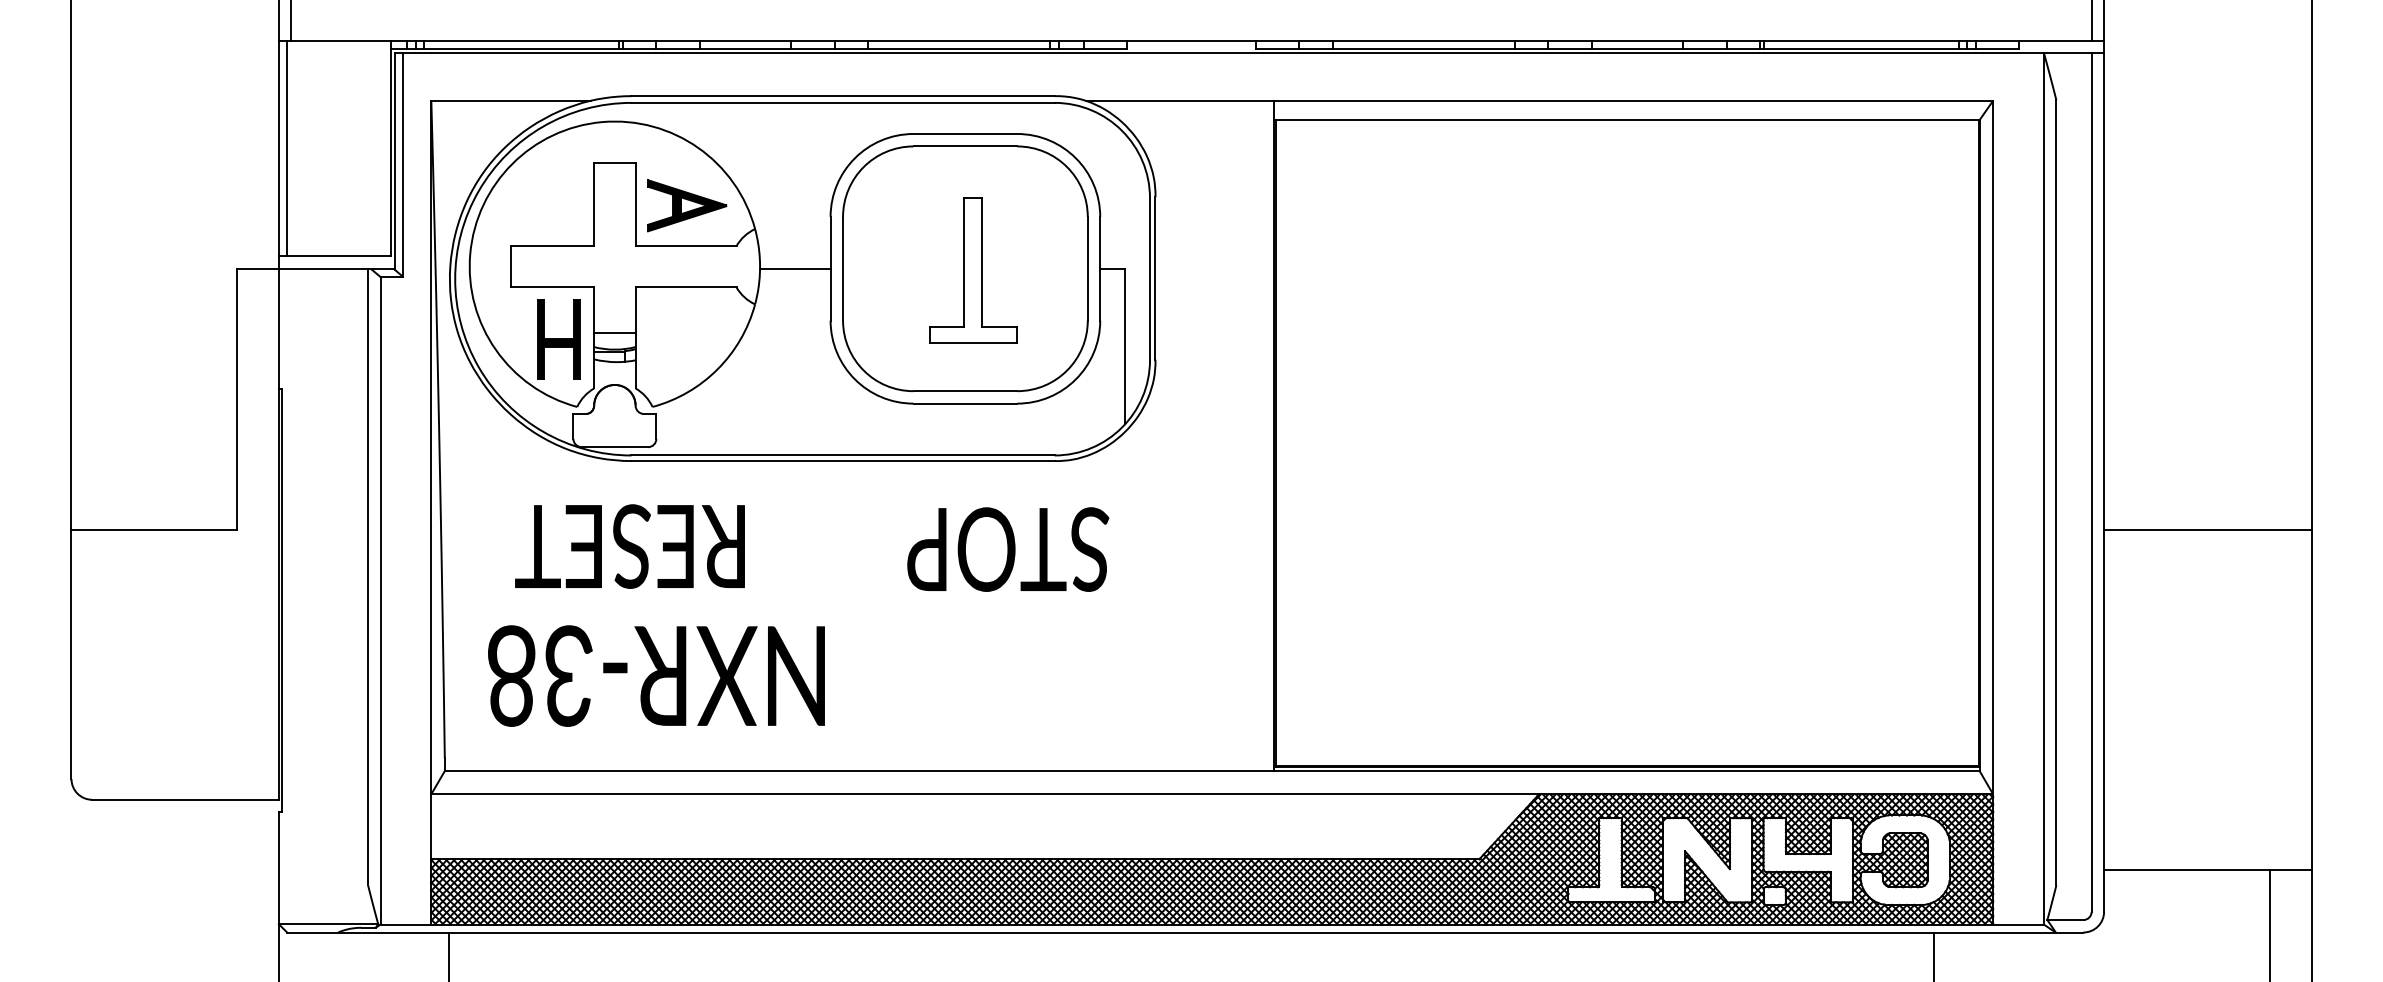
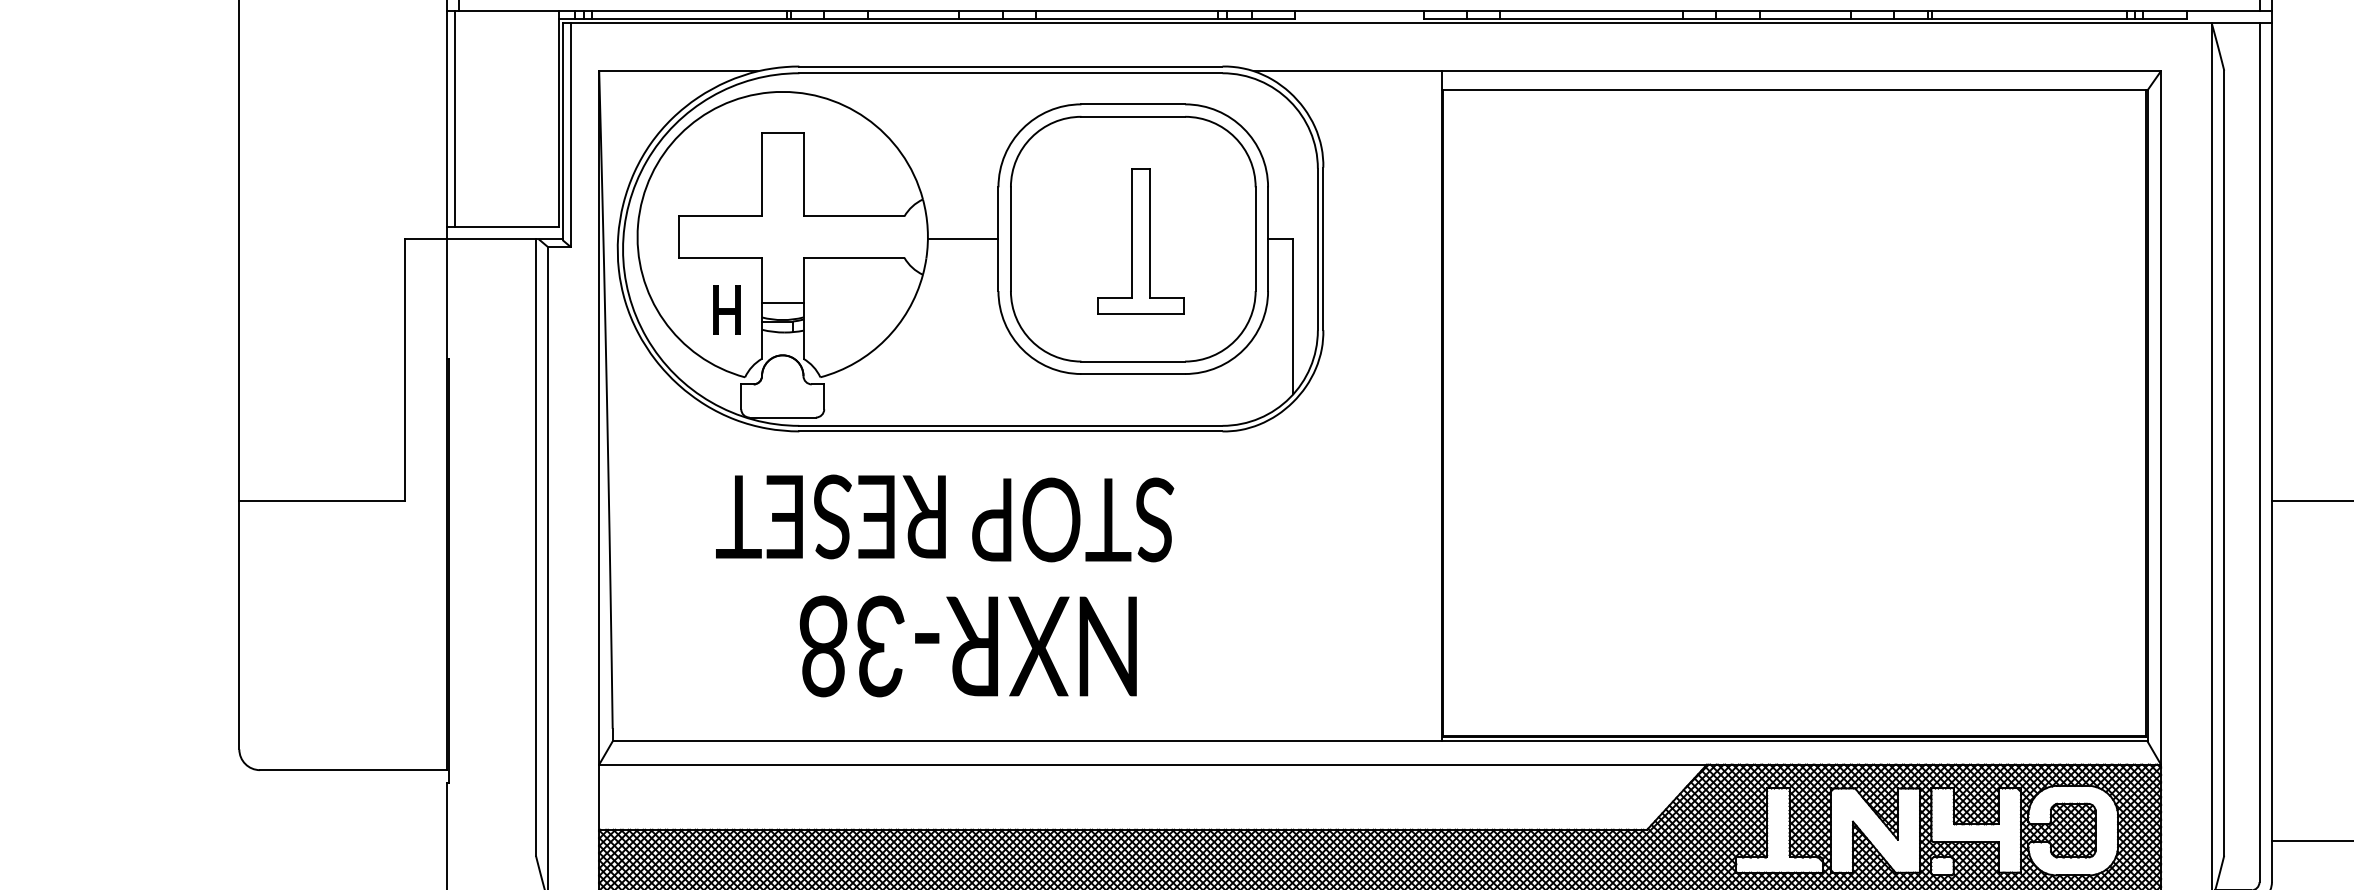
part: (687, 205) -> (855, 175), removed
part: (558, 339) -> (726, 309), size x0.6
text: (629, 546) -> (830, 516), moved
text: (1008, 549) -> (1073, 519), moved
text: (656, 675) -> (968, 645), moved

